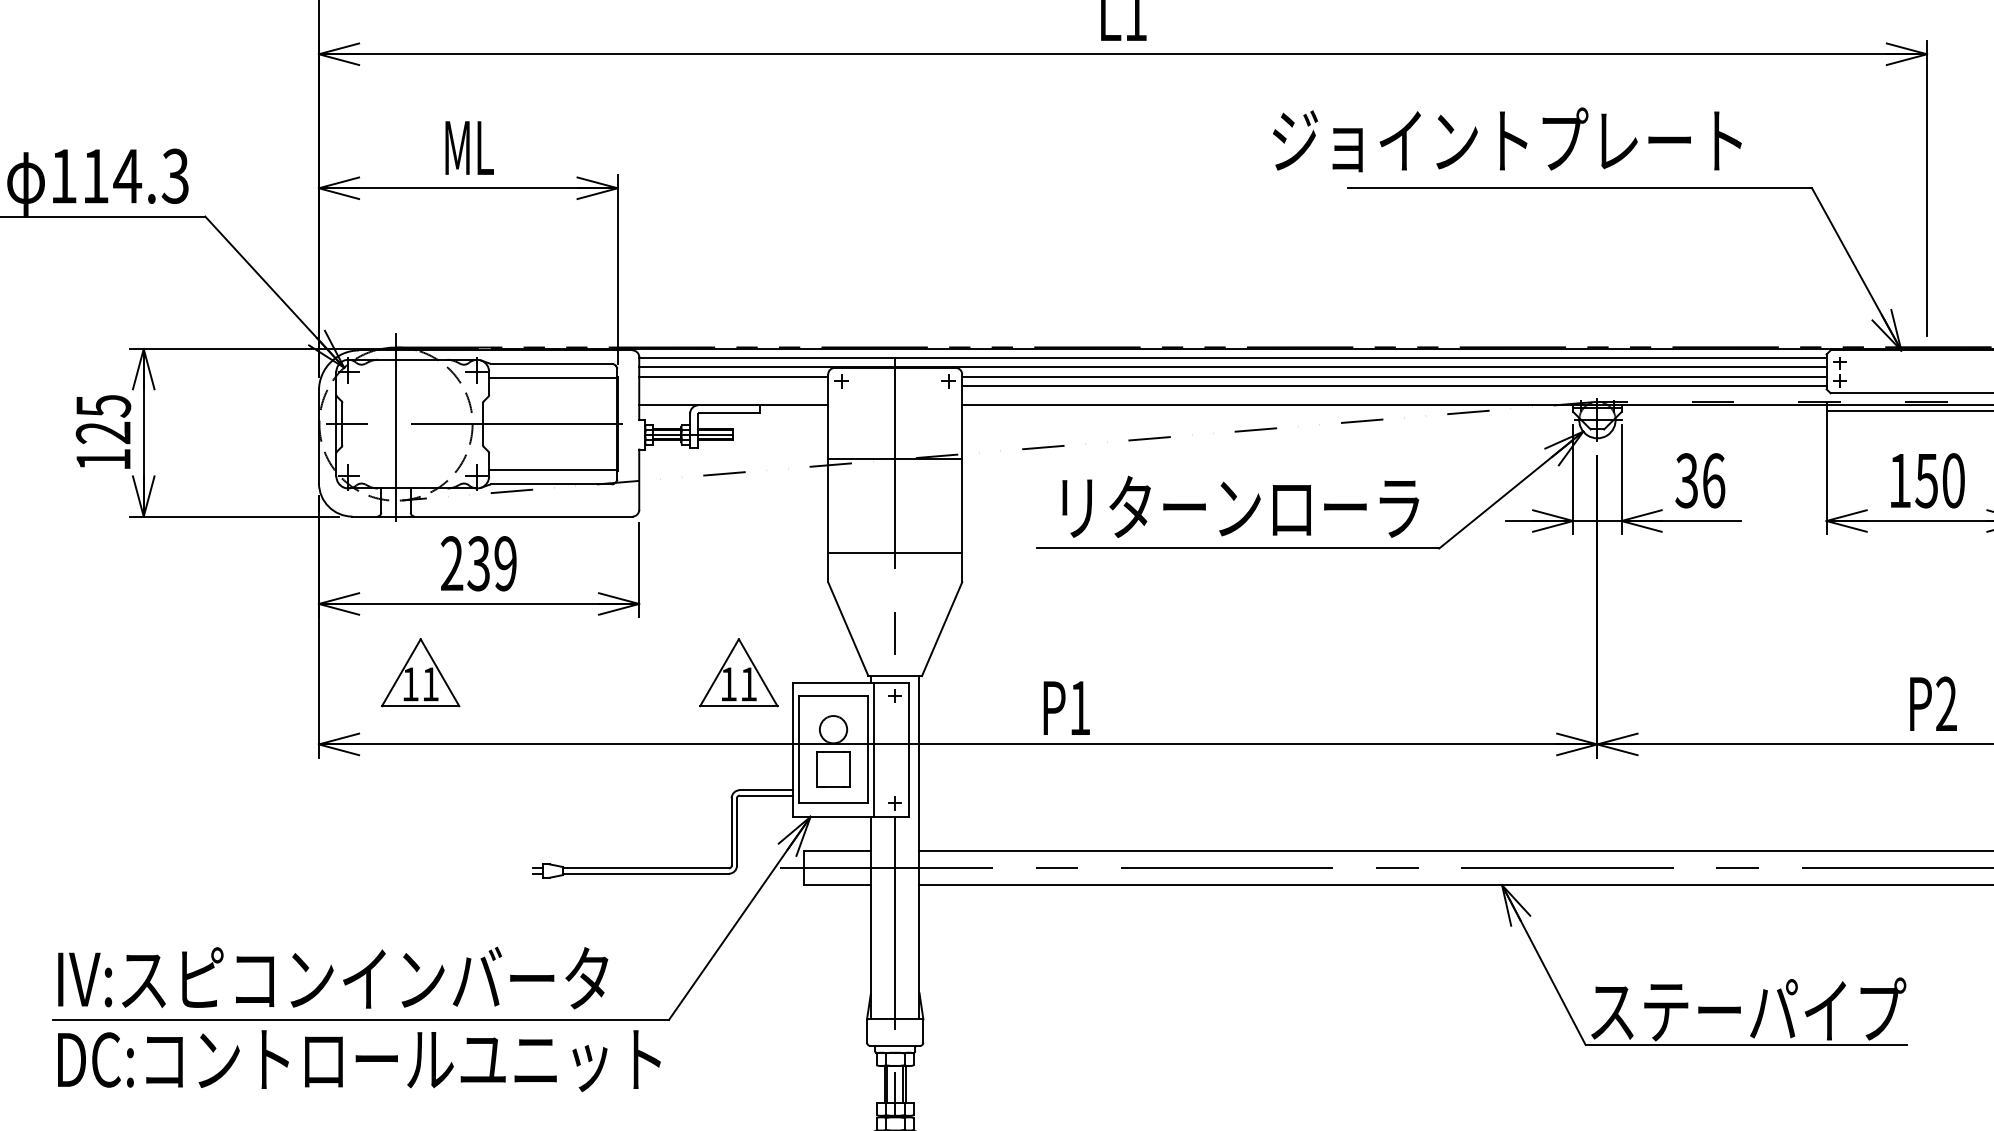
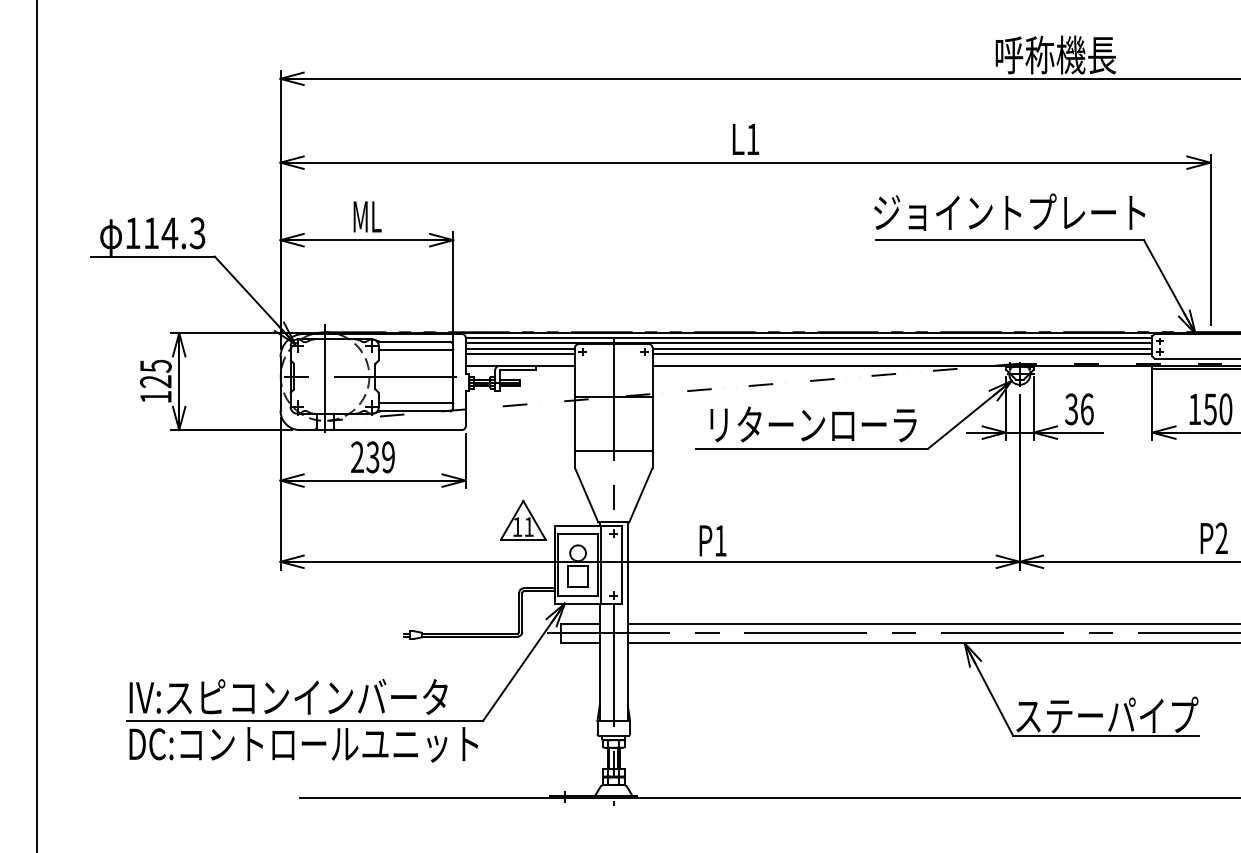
text: (1506, 138) -> (1009, 211), moved
line: (733, 385) -> (520, 354), added
part: (420, 671) -> (339, 519), removed

